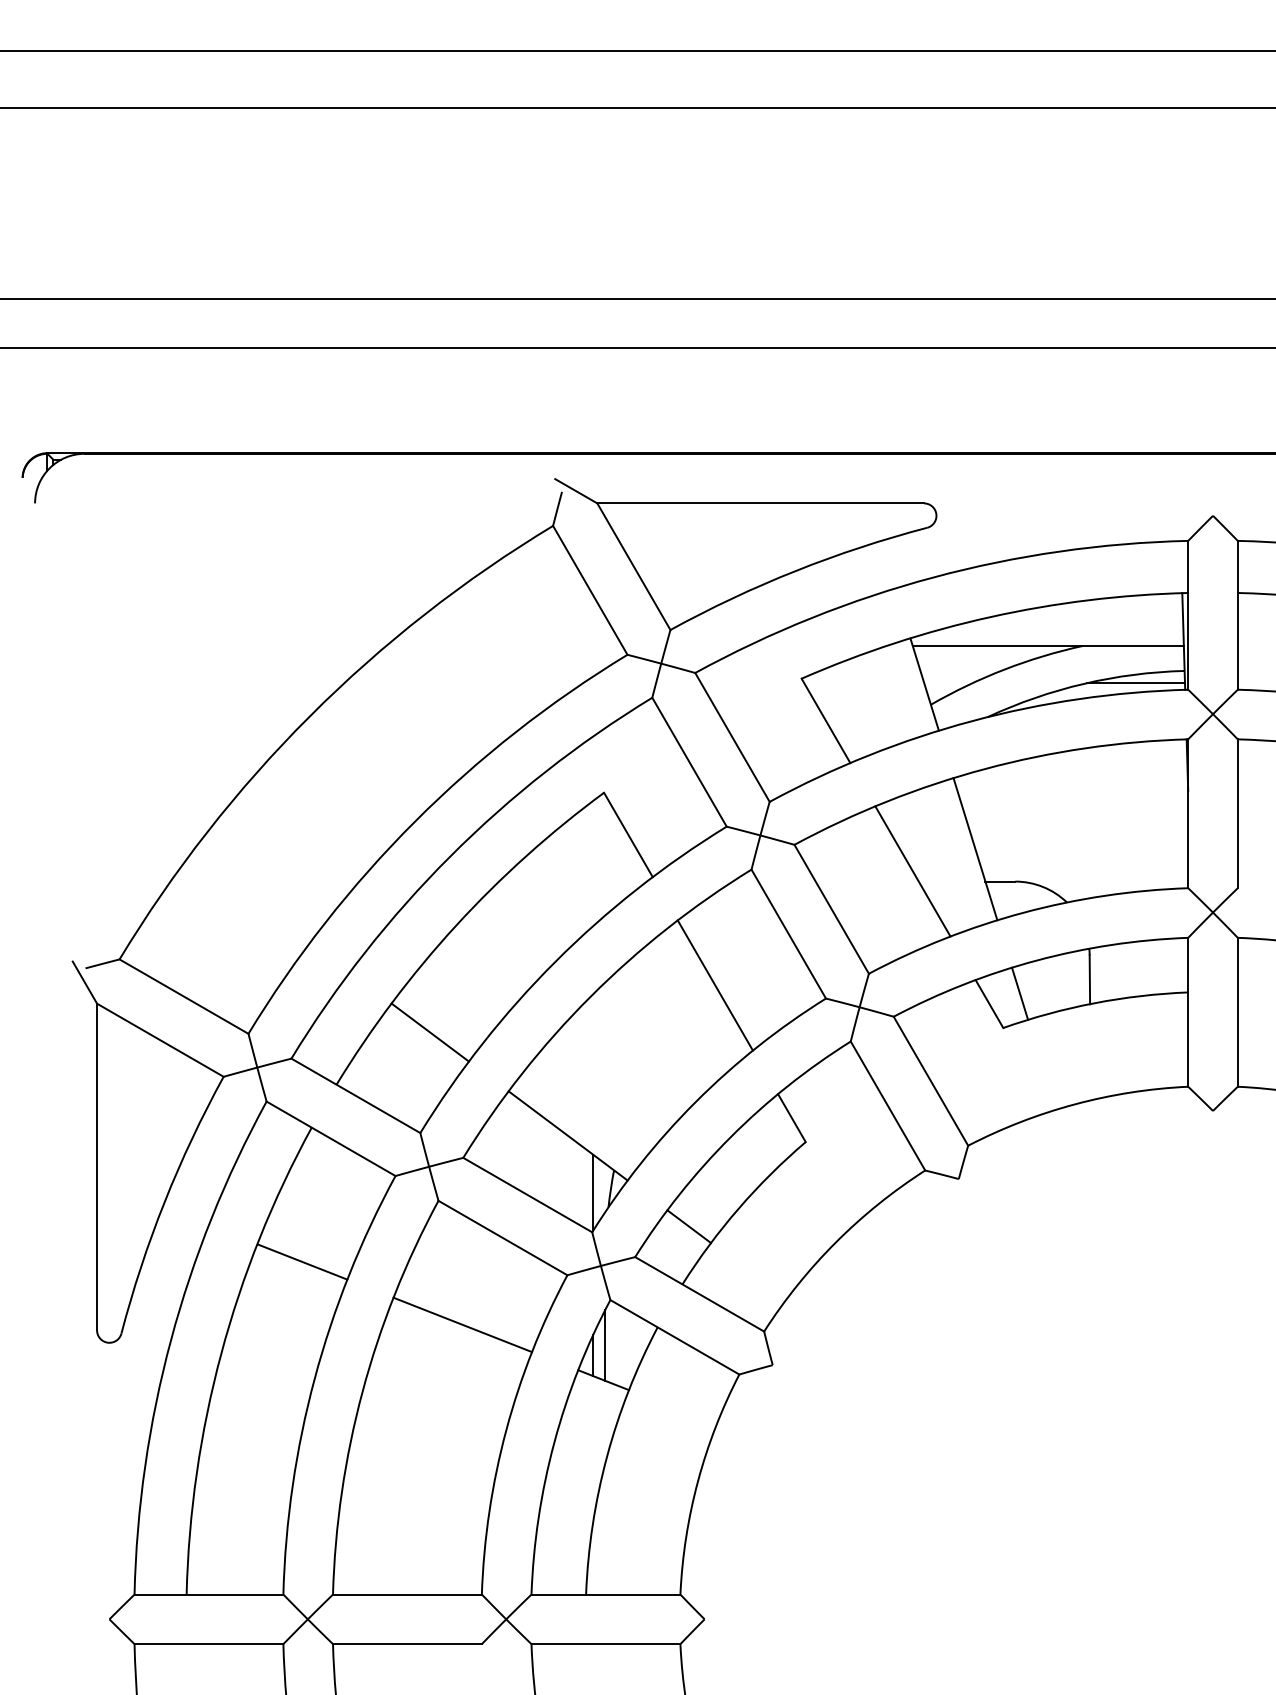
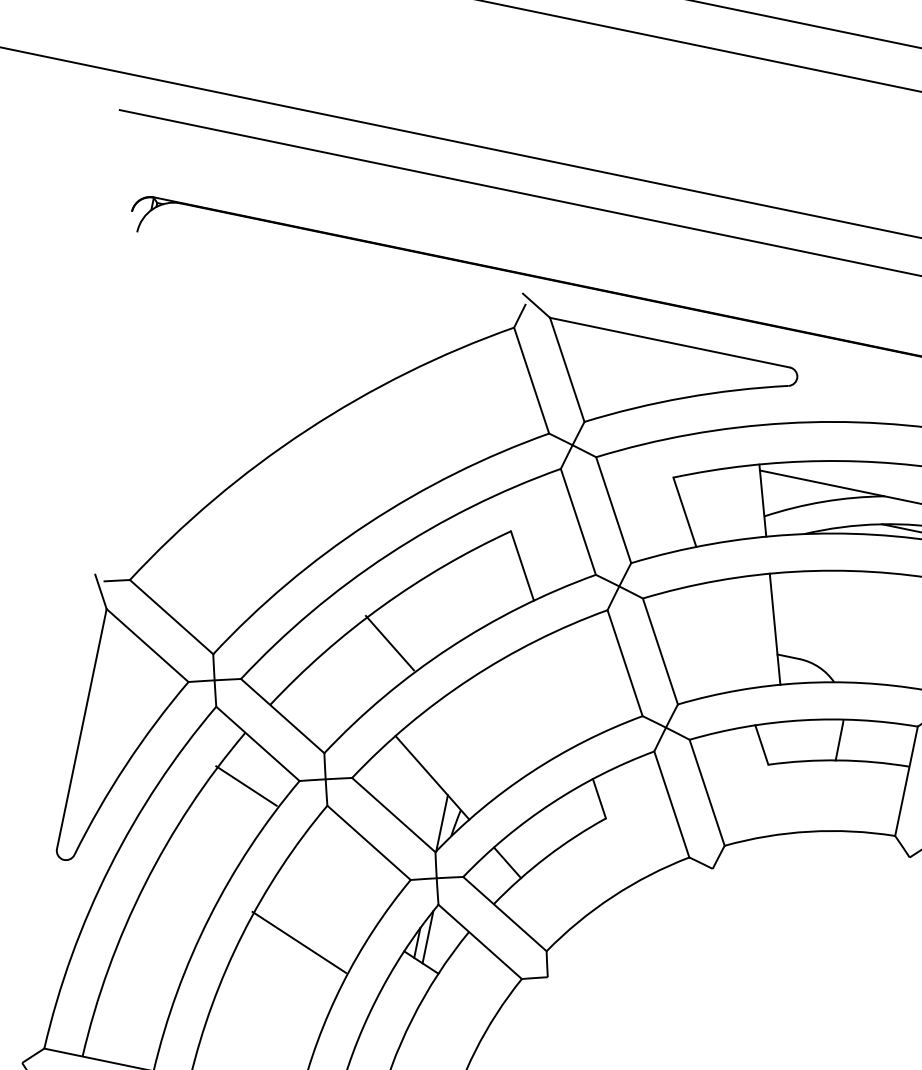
line: (912, 871) -> (725, 636), removed
line: (714, 985) -> (562, 689), removed
line: (1020, 993) -> (786, 742), removed
line: (429, 1032) -> (389, 642), moved
line: (302, 1261) -> (246, 785), moved
line: (462, 1324) -> (299, 942), moved

